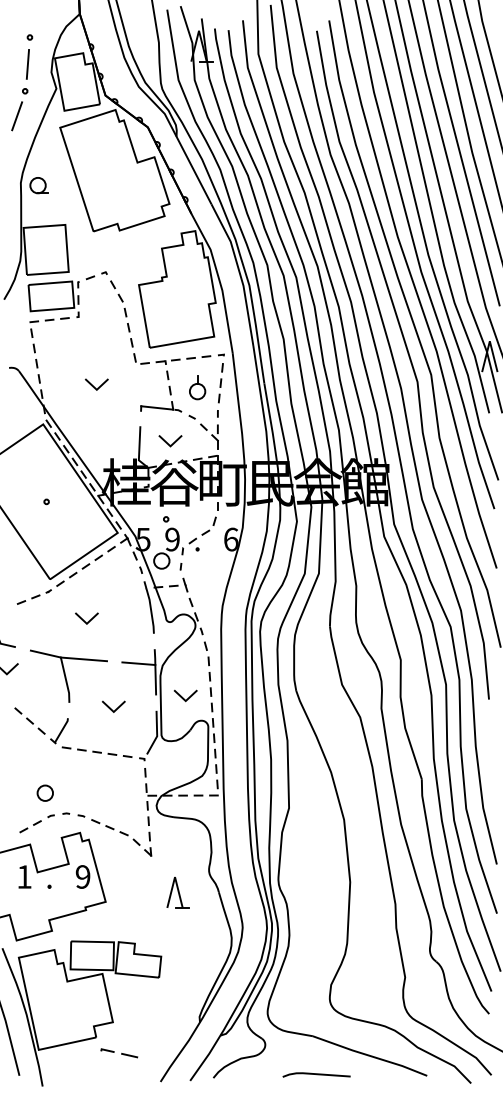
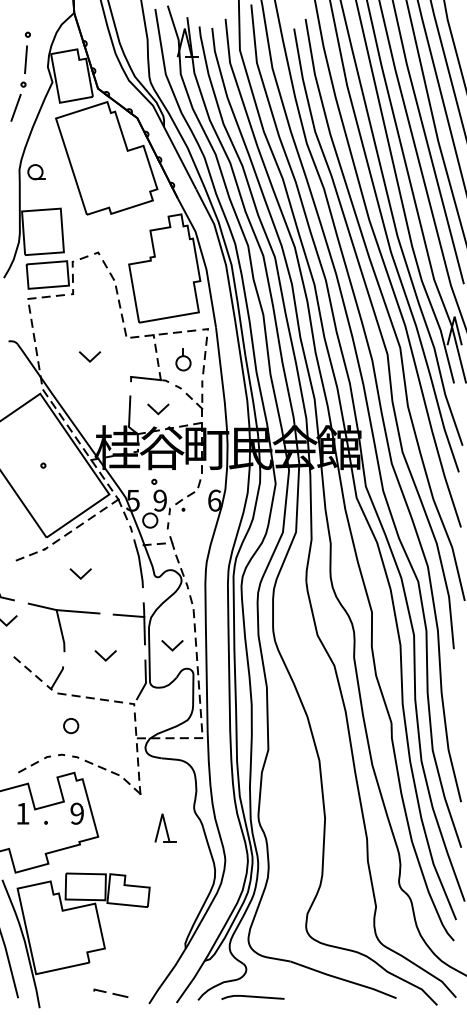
circle: (45, 793) -> (71, 726), moved
part: (118, 1052) -> (110, 992), moved
line: (316, 1075) -> (252, 997), moved

